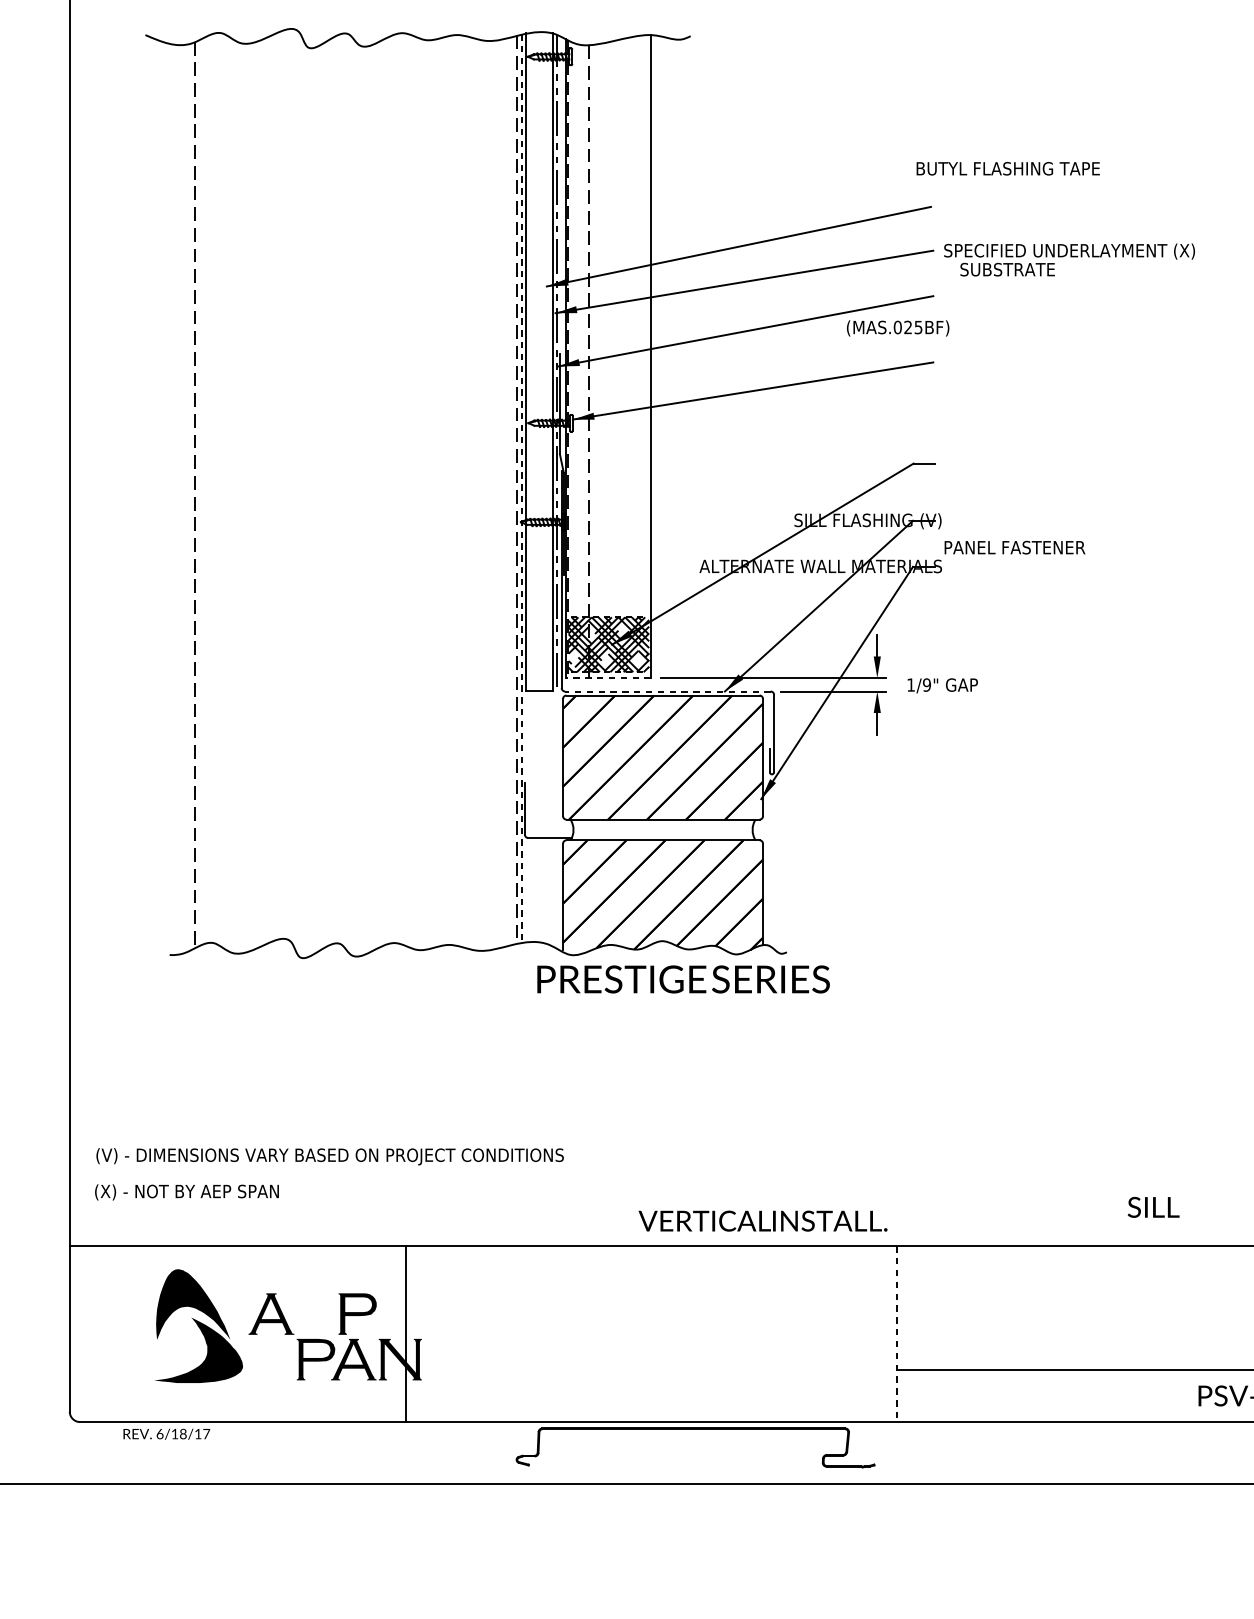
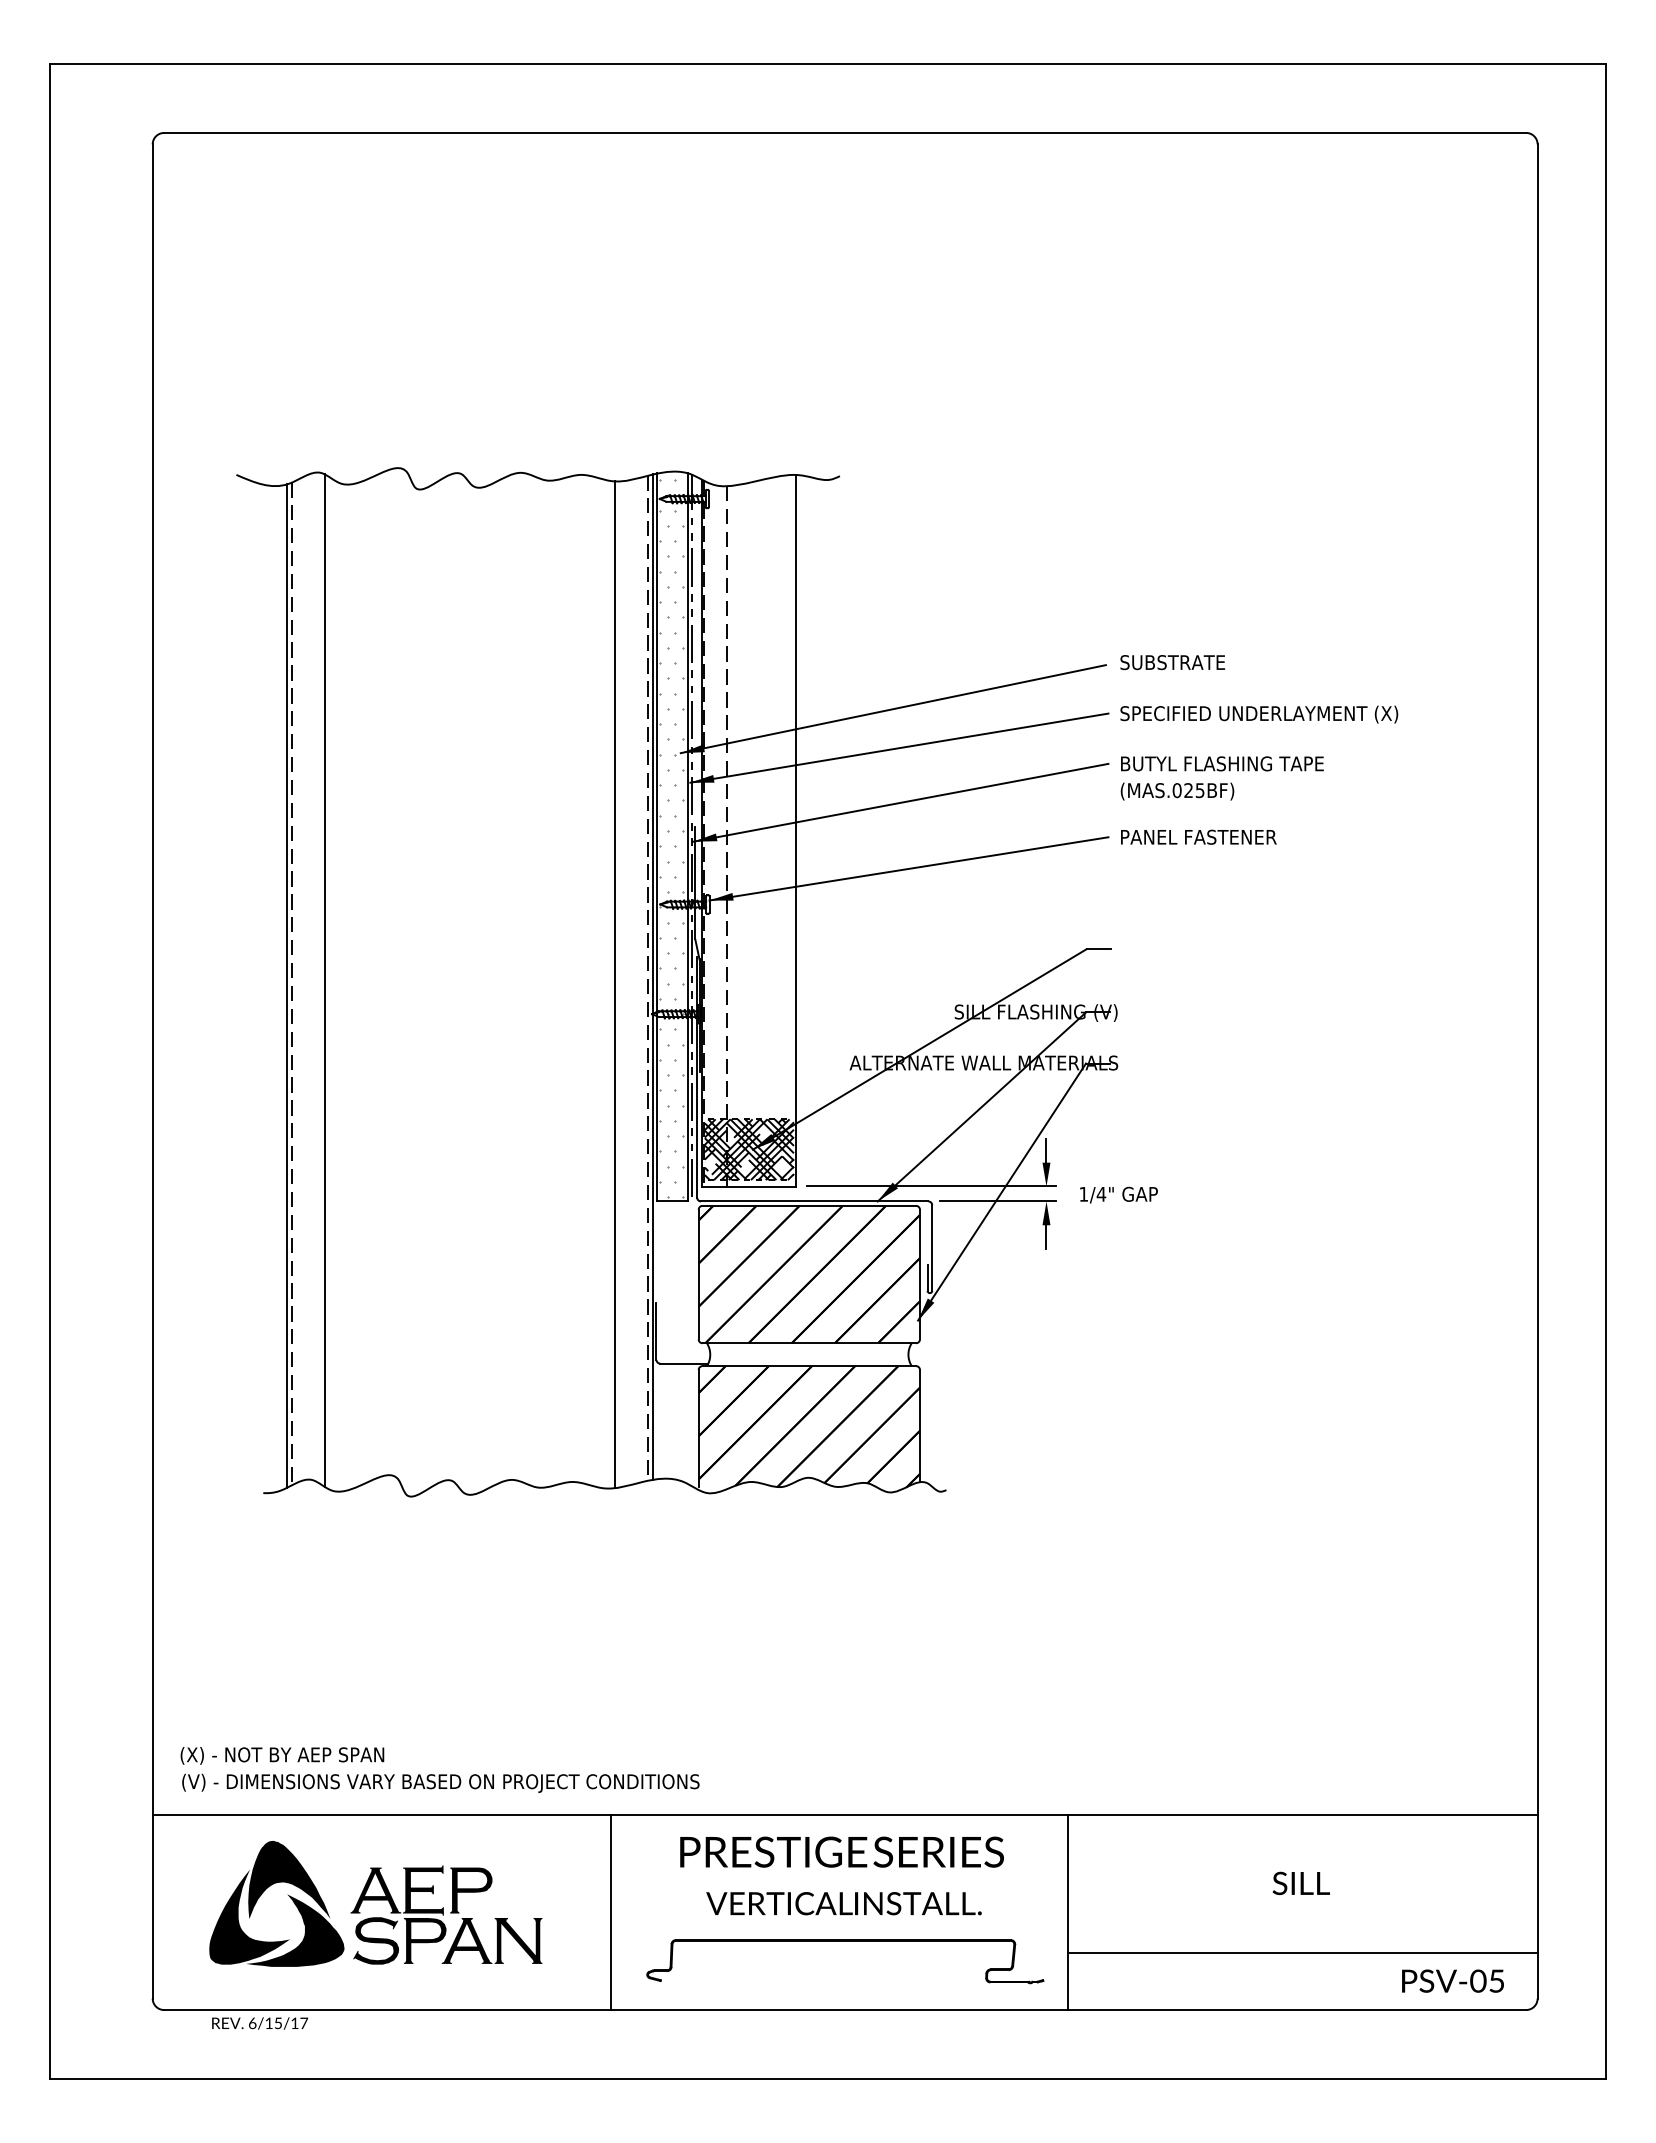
text: (1008, 168) -> (1222, 763), moved
text: (1007, 269) -> (1172, 662), moved
text: (898, 328) -> (1177, 791), moved
hatch: (538, 363) -> (671, 838), added
line: (521, 488) -> (652, 976), dashed -> solid
line: (225, 490) -> (324, 979), added
line: (487, 495) -> (614, 984), added
line: (190, 497) -> (286, 986), added
text: (1014, 546) -> (1198, 836), moved
line: (608, 677) -> (749, 1186), dashed -> solid
text: (927, 684) -> (1101, 1193), 1/9" -> 1/4"
line: (667, 691) -> (814, 1201), dashed -> solid
text: (683, 978) -> (841, 1851), moved
text: (329, 1155) -> (440, 1782), moved
text: (1152, 1207) -> (1300, 1883), moved
text: (762, 1220) -> (843, 1903), moved
fill: (314, 1314) -> (423, 1890), added
line: (405, 1333) -> (610, 1912), moved
line: (897, 1334) -> (1068, 1913), dashed -> solid
fill: (157, 1337) -> (249, 1916), added
fill: (271, 1359) -> (376, 1940), added
part: (695, 1429) -> (845, 1941), moved
text: (183, 1433) -> (278, 2022), 6/18/17 -> 6/15/17

